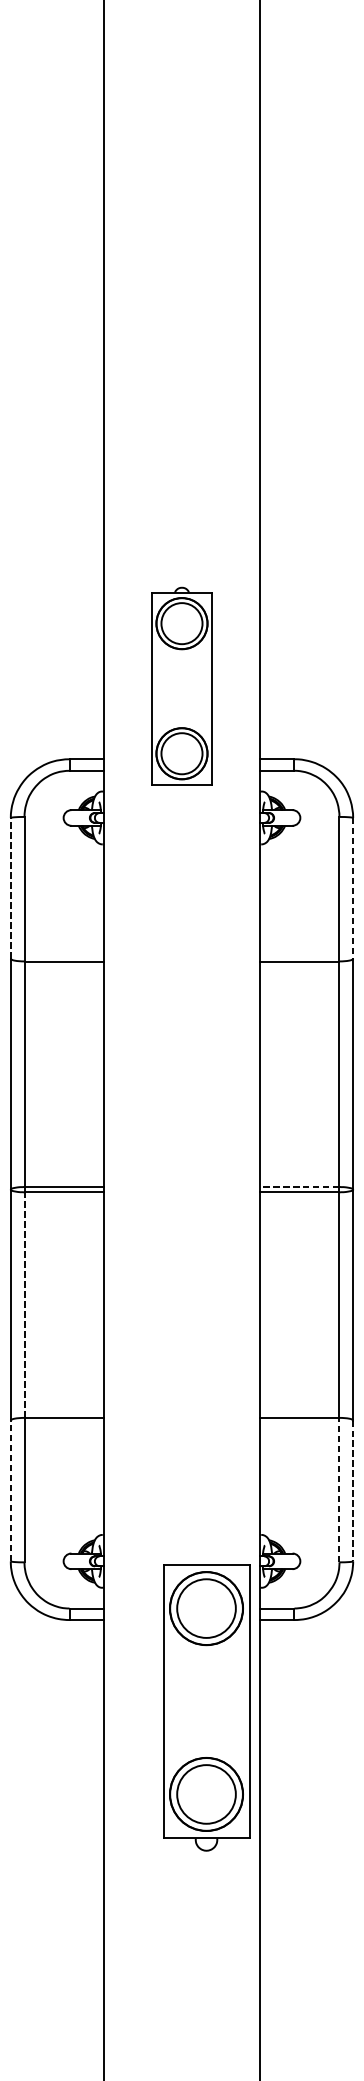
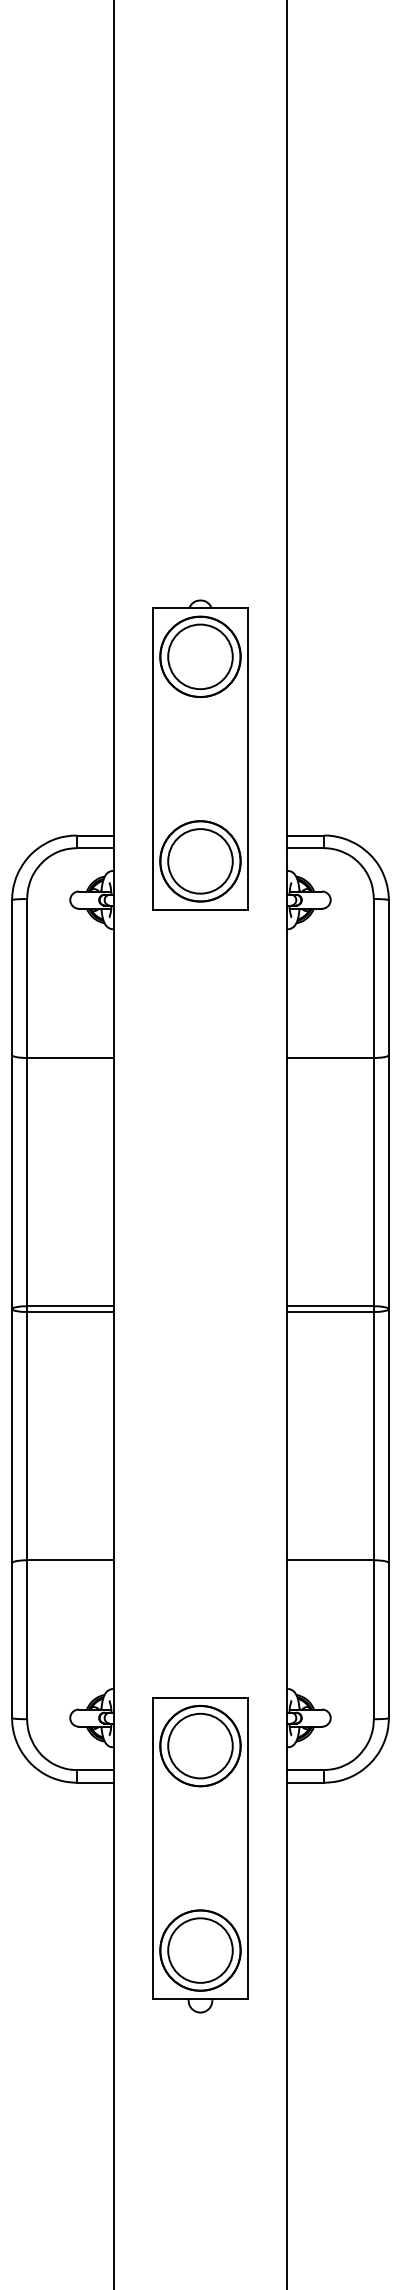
part: (182, 685) -> (200, 754), size x1.43
line: (11, 888) -> (12, 977), dashed -> solid
line: (352, 889) -> (388, 978), dashed -> solid
line: (300, 1187) -> (330, 1306), dashed -> solid
line: (24, 1305) -> (27, 1436), dashed -> solid
line: (339, 1489) -> (373, 1639), dashed -> solid
line: (11, 1490) -> (12, 1640), dashed -> solid
line: (352, 1491) -> (388, 1641), dashed -> solid
part: (206, 1708) -> (200, 1855), moved

